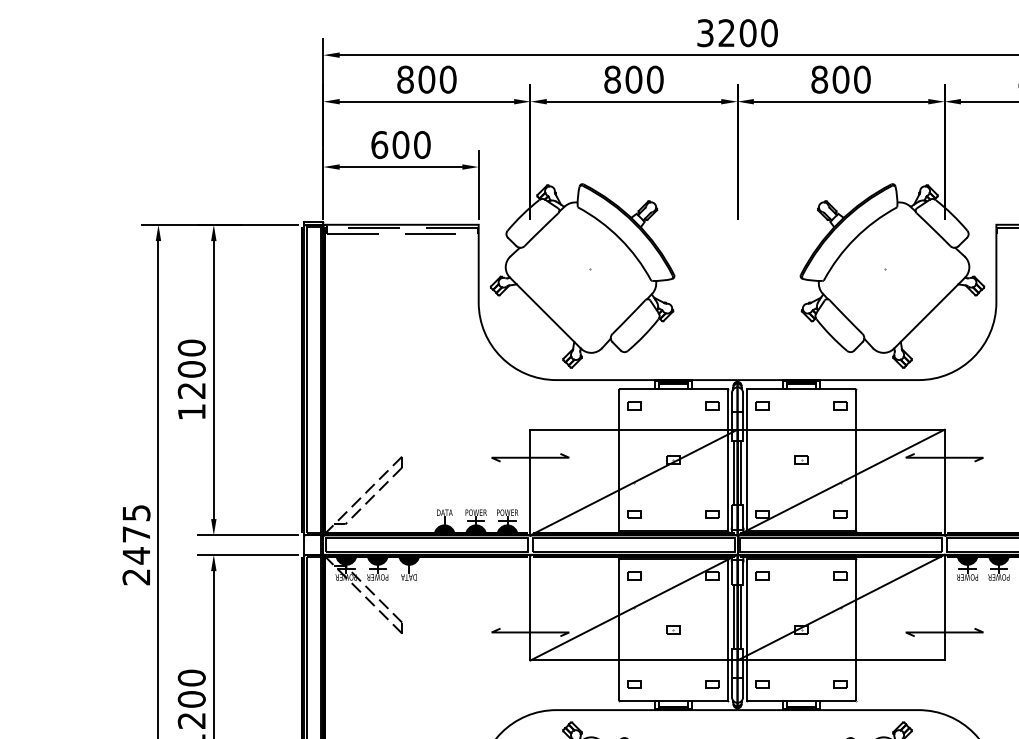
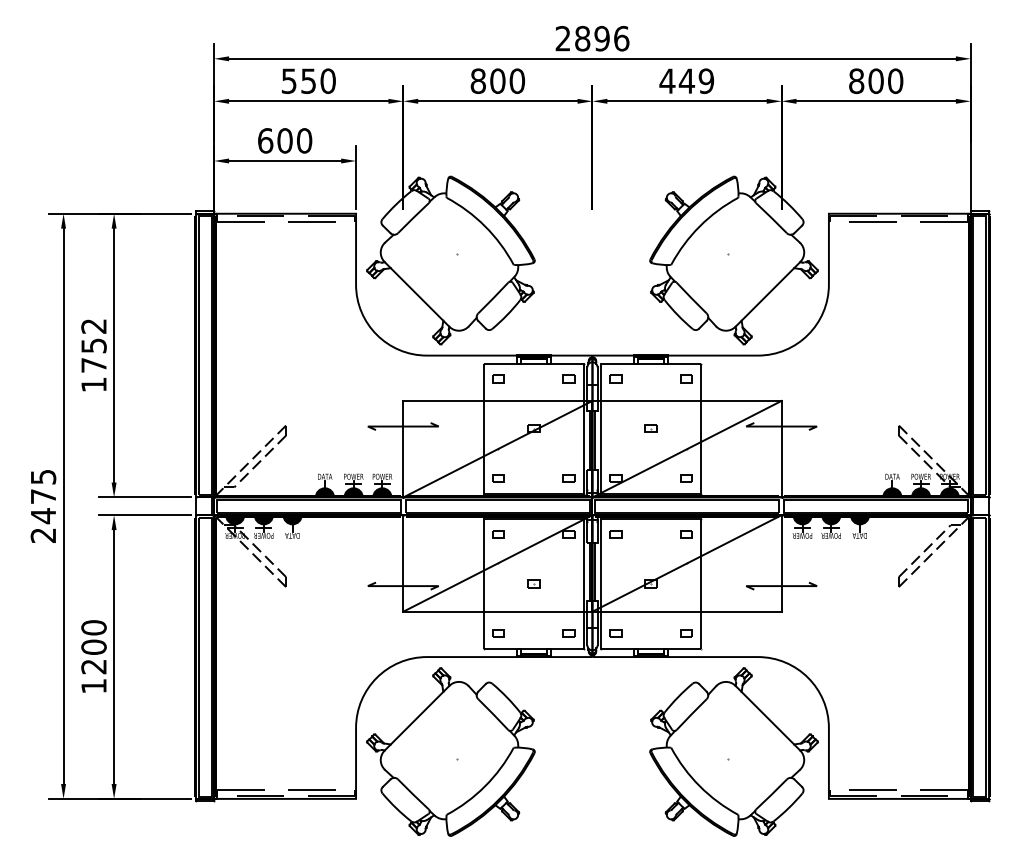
text: (737, 32) -> (592, 38), 3200 -> 2896
text: (415, 80) -> (298, 81), 800 -> 550
text: (840, 80) -> (686, 81), 800 -> 449
text: (191, 369) -> (93, 345), 1200 -> 1752

